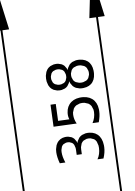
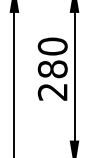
text: (74, 110) -> (52, 68), 358 -> 280

